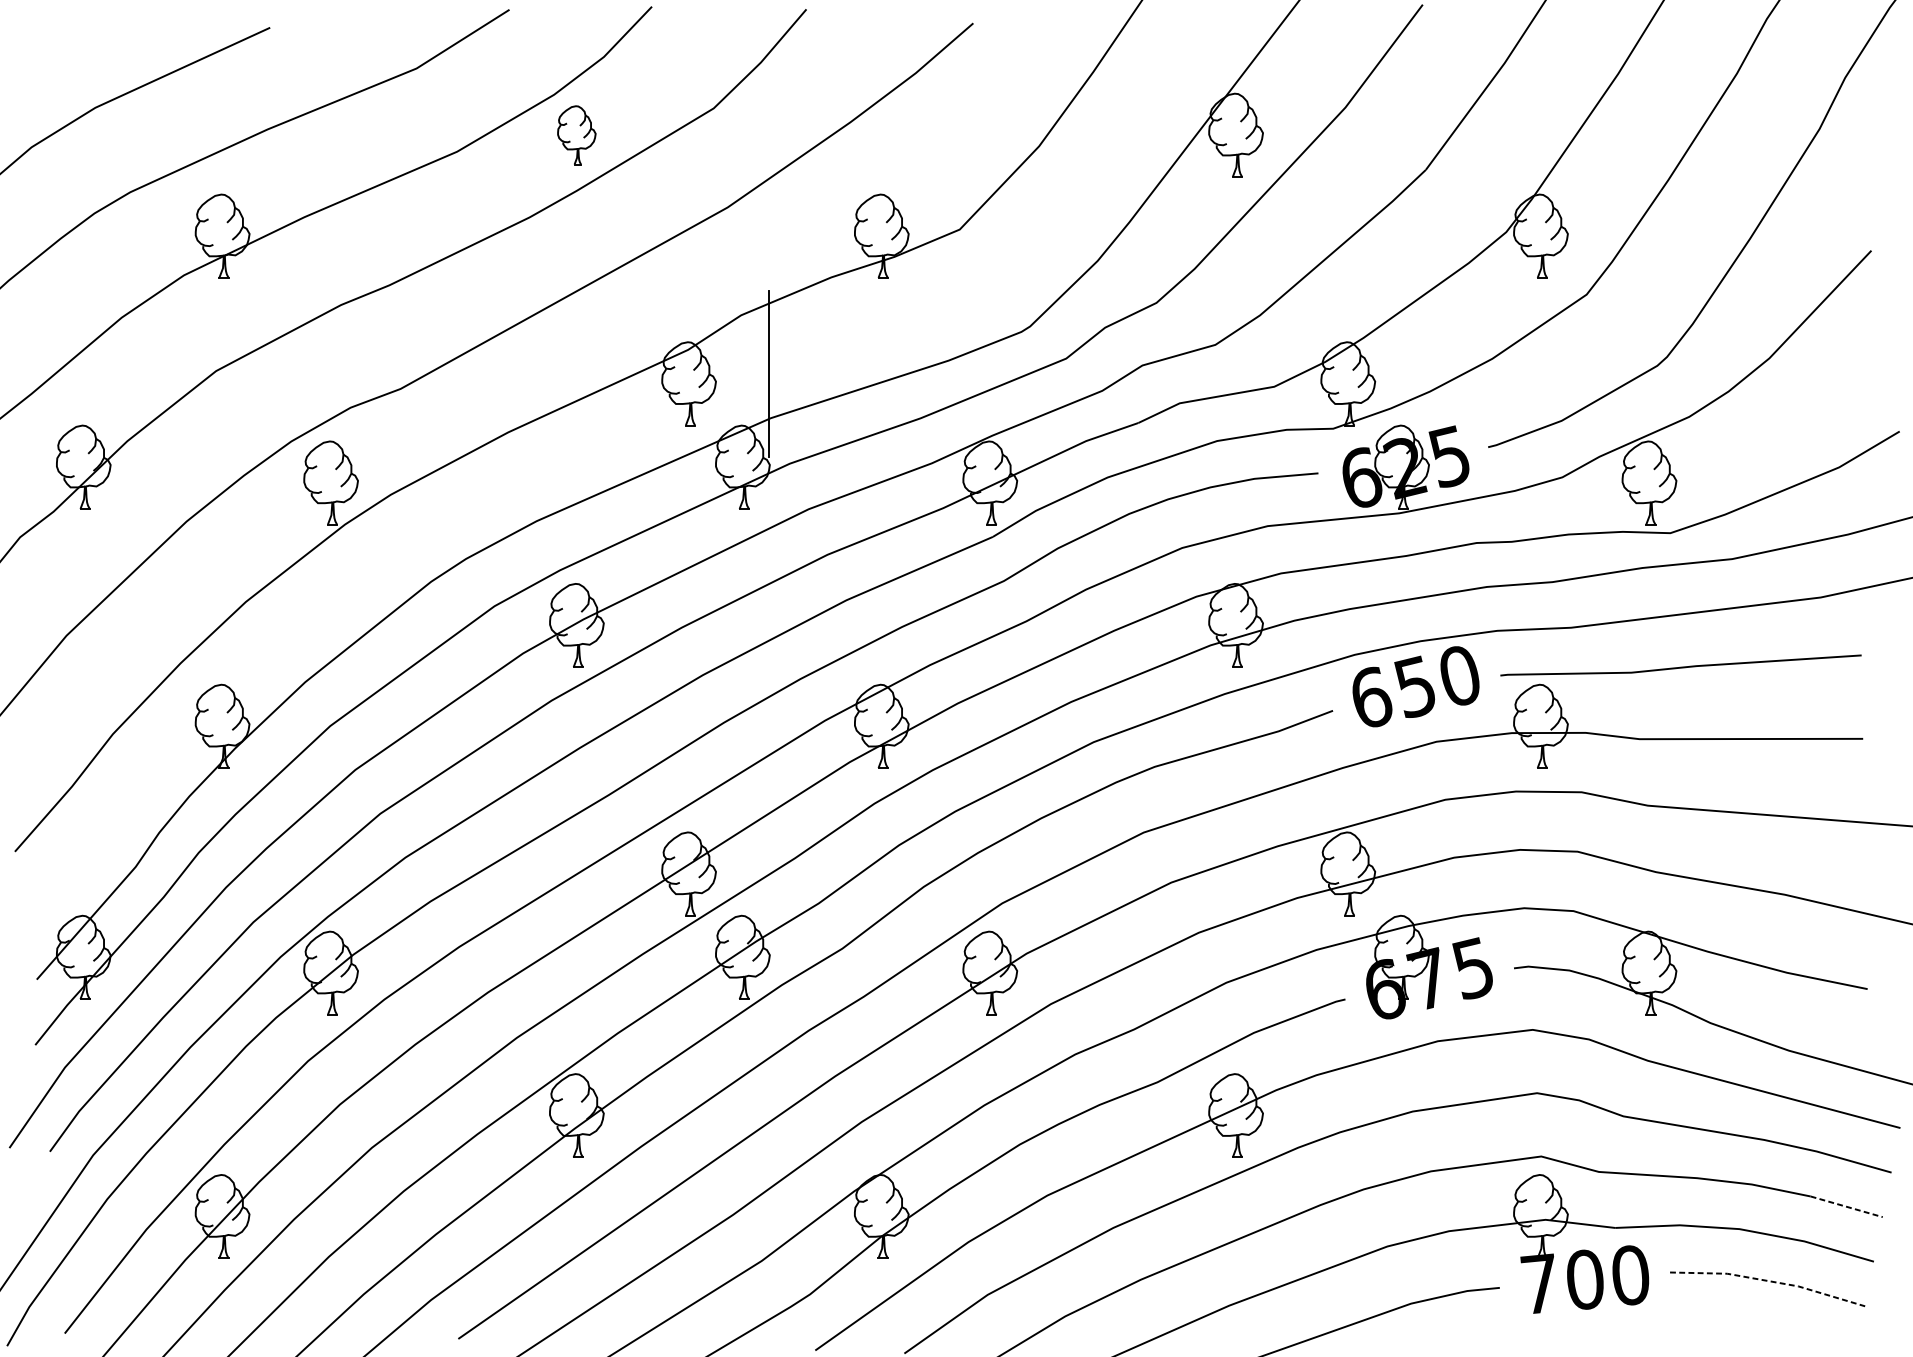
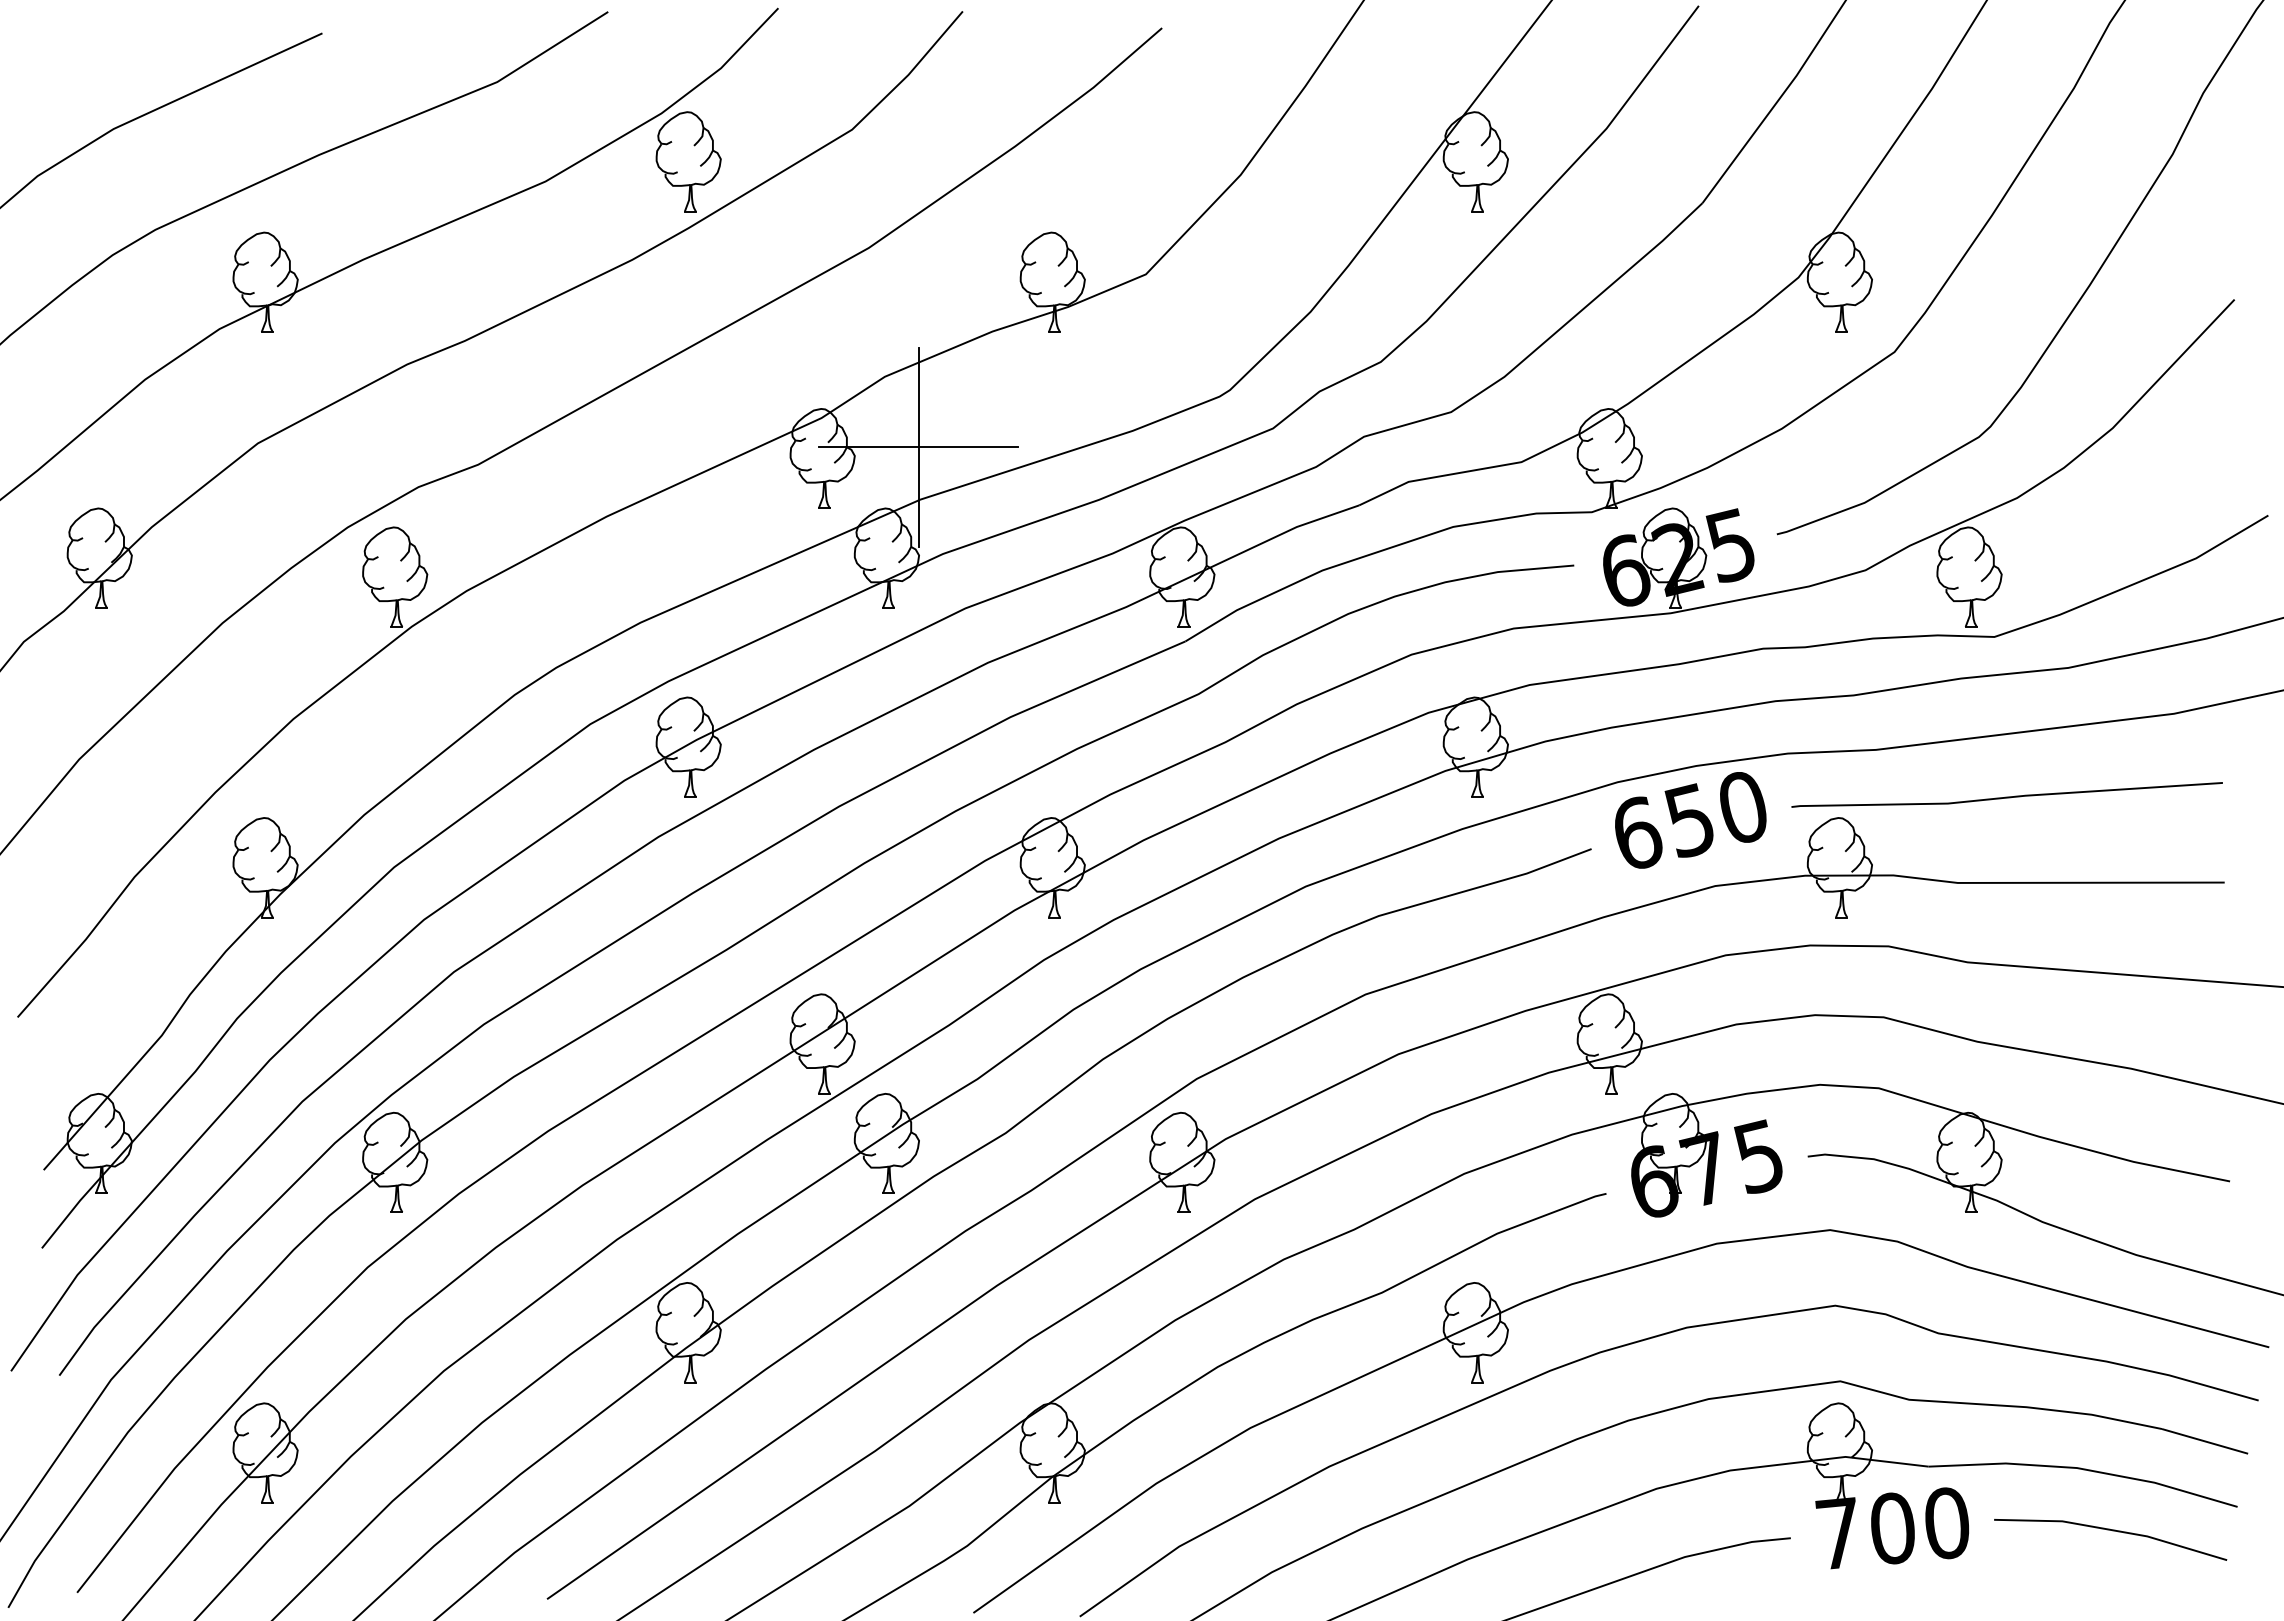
part: (576, 135) -> (688, 161), size x1.43
line: (769, 374) -> (918, 447), added
line: (1847, 1206) -> (2205, 1441), dashed -> solid
line: (1769, 1281) -> (2112, 1530), dashed -> solid

